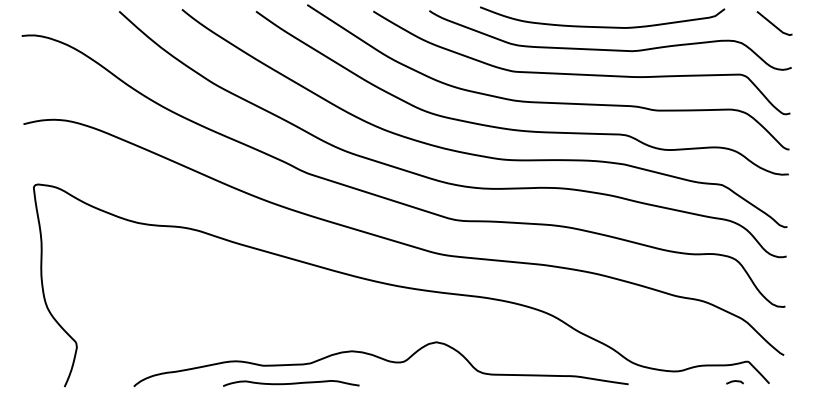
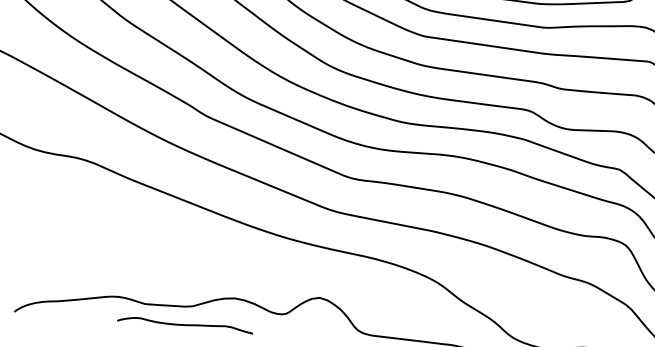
curve: (291, 383) -> (185, 324), moved

